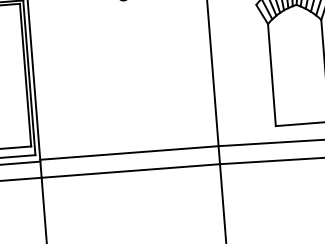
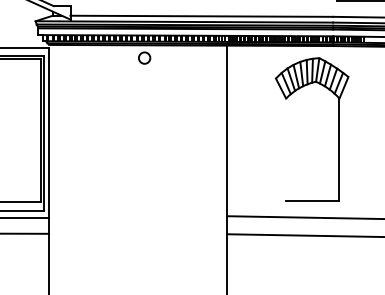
line: (271, 74) -> (285, 149), removed
line: (128, 152) -> (137, 215), removed
line: (130, 170) -> (137, 233), removed

